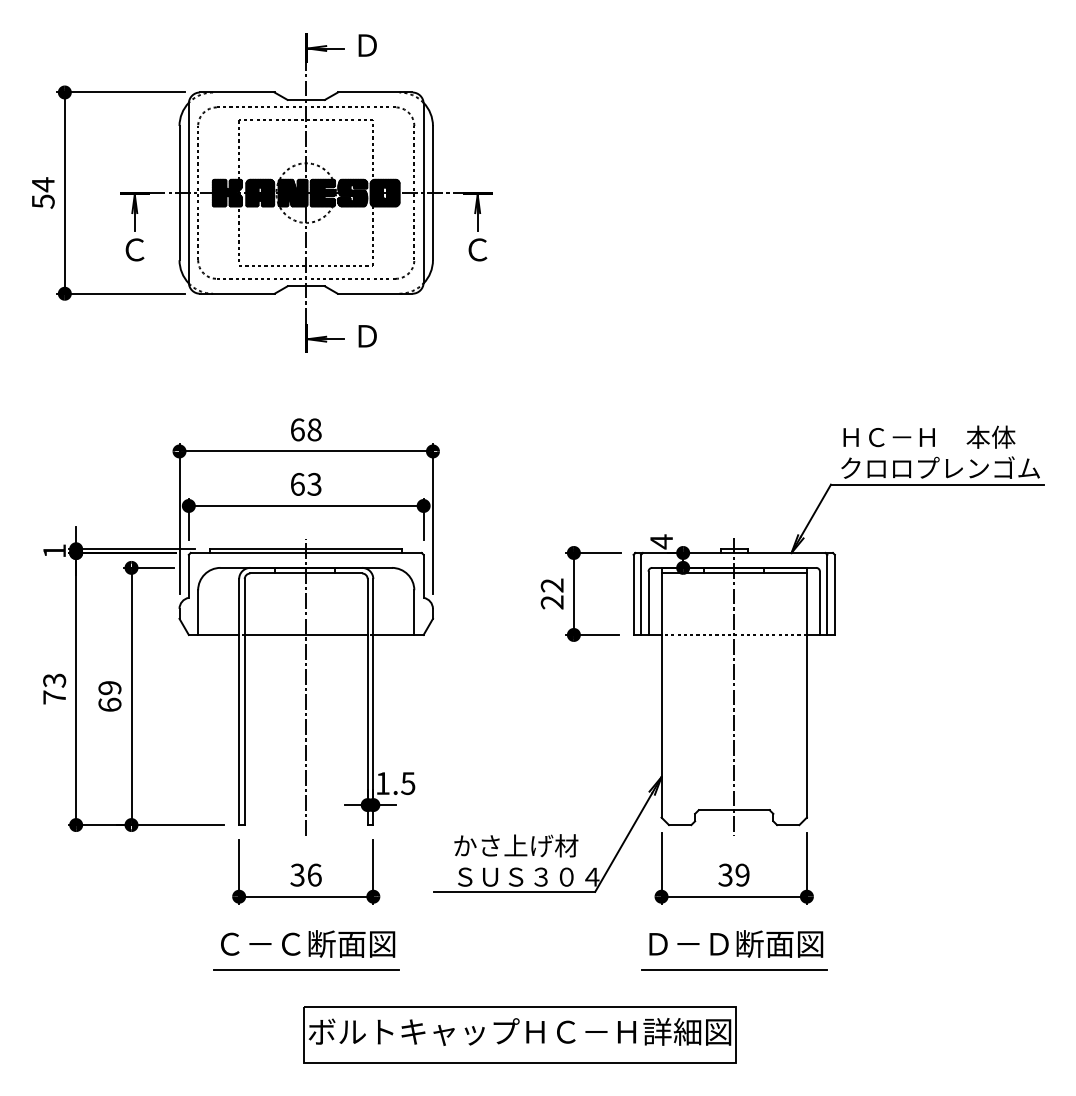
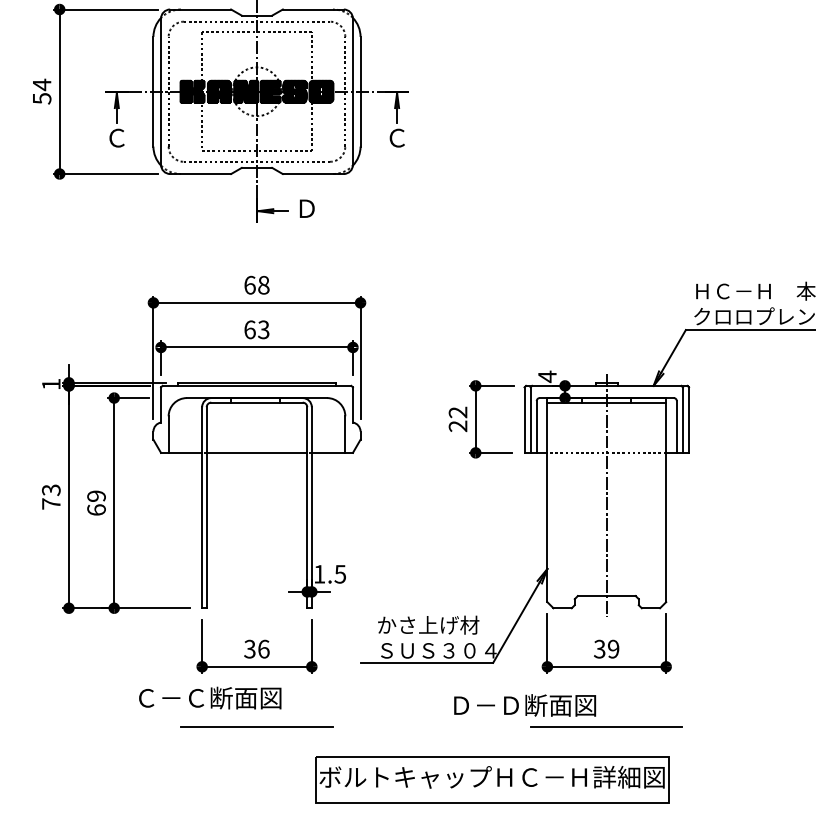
line: (306, 687) -> (257, 495), removed
text: (308, 943) -> (210, 697), moved
text: (736, 943) -> (525, 705), moved
part: (519, 1034) -> (491, 779), moved

